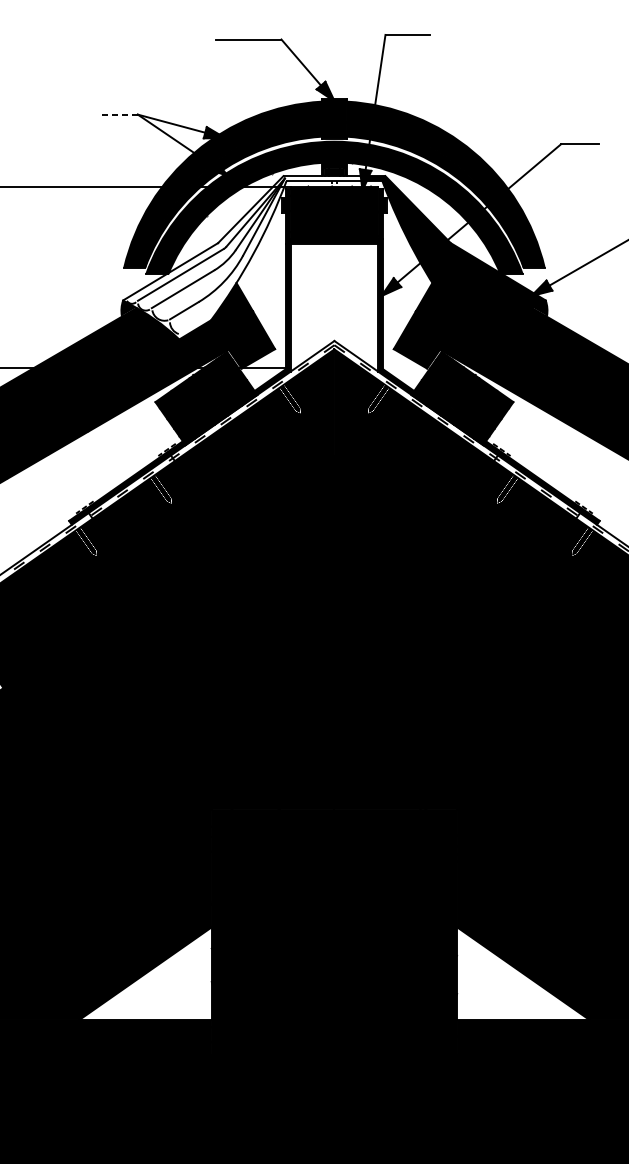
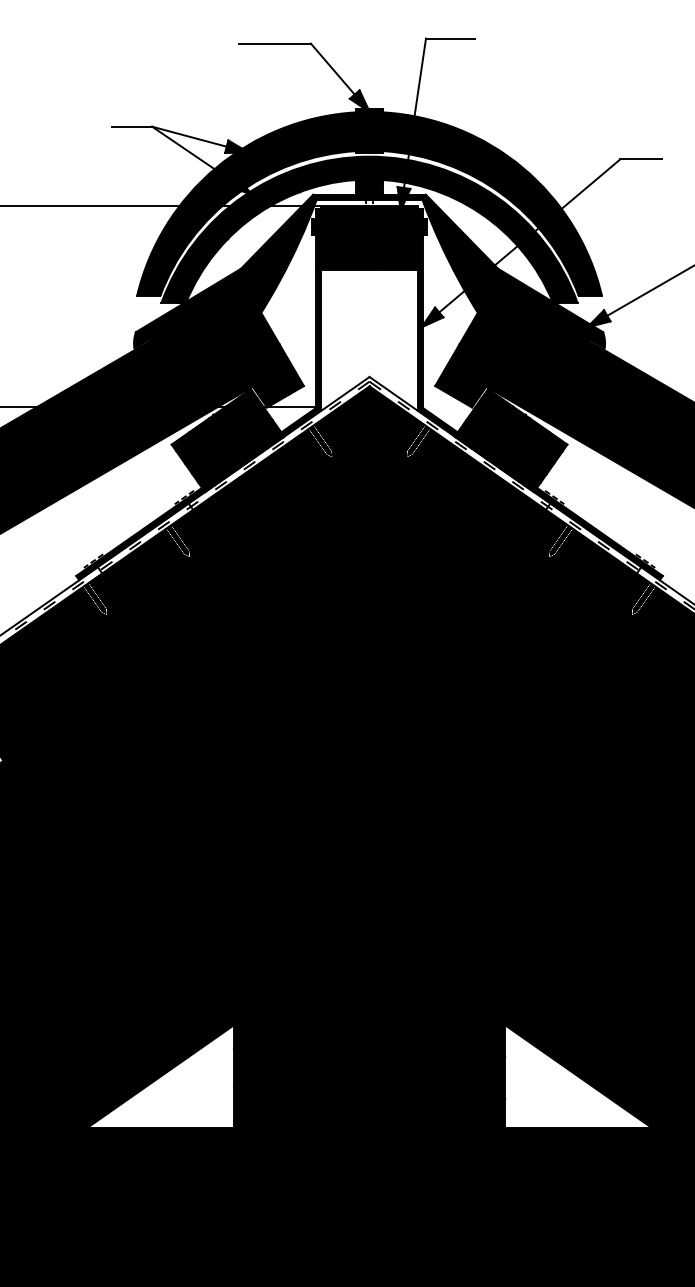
line: (120, 114) -> (132, 126), dashed -> solid
fill: (242, 257) -> (267, 284), added

